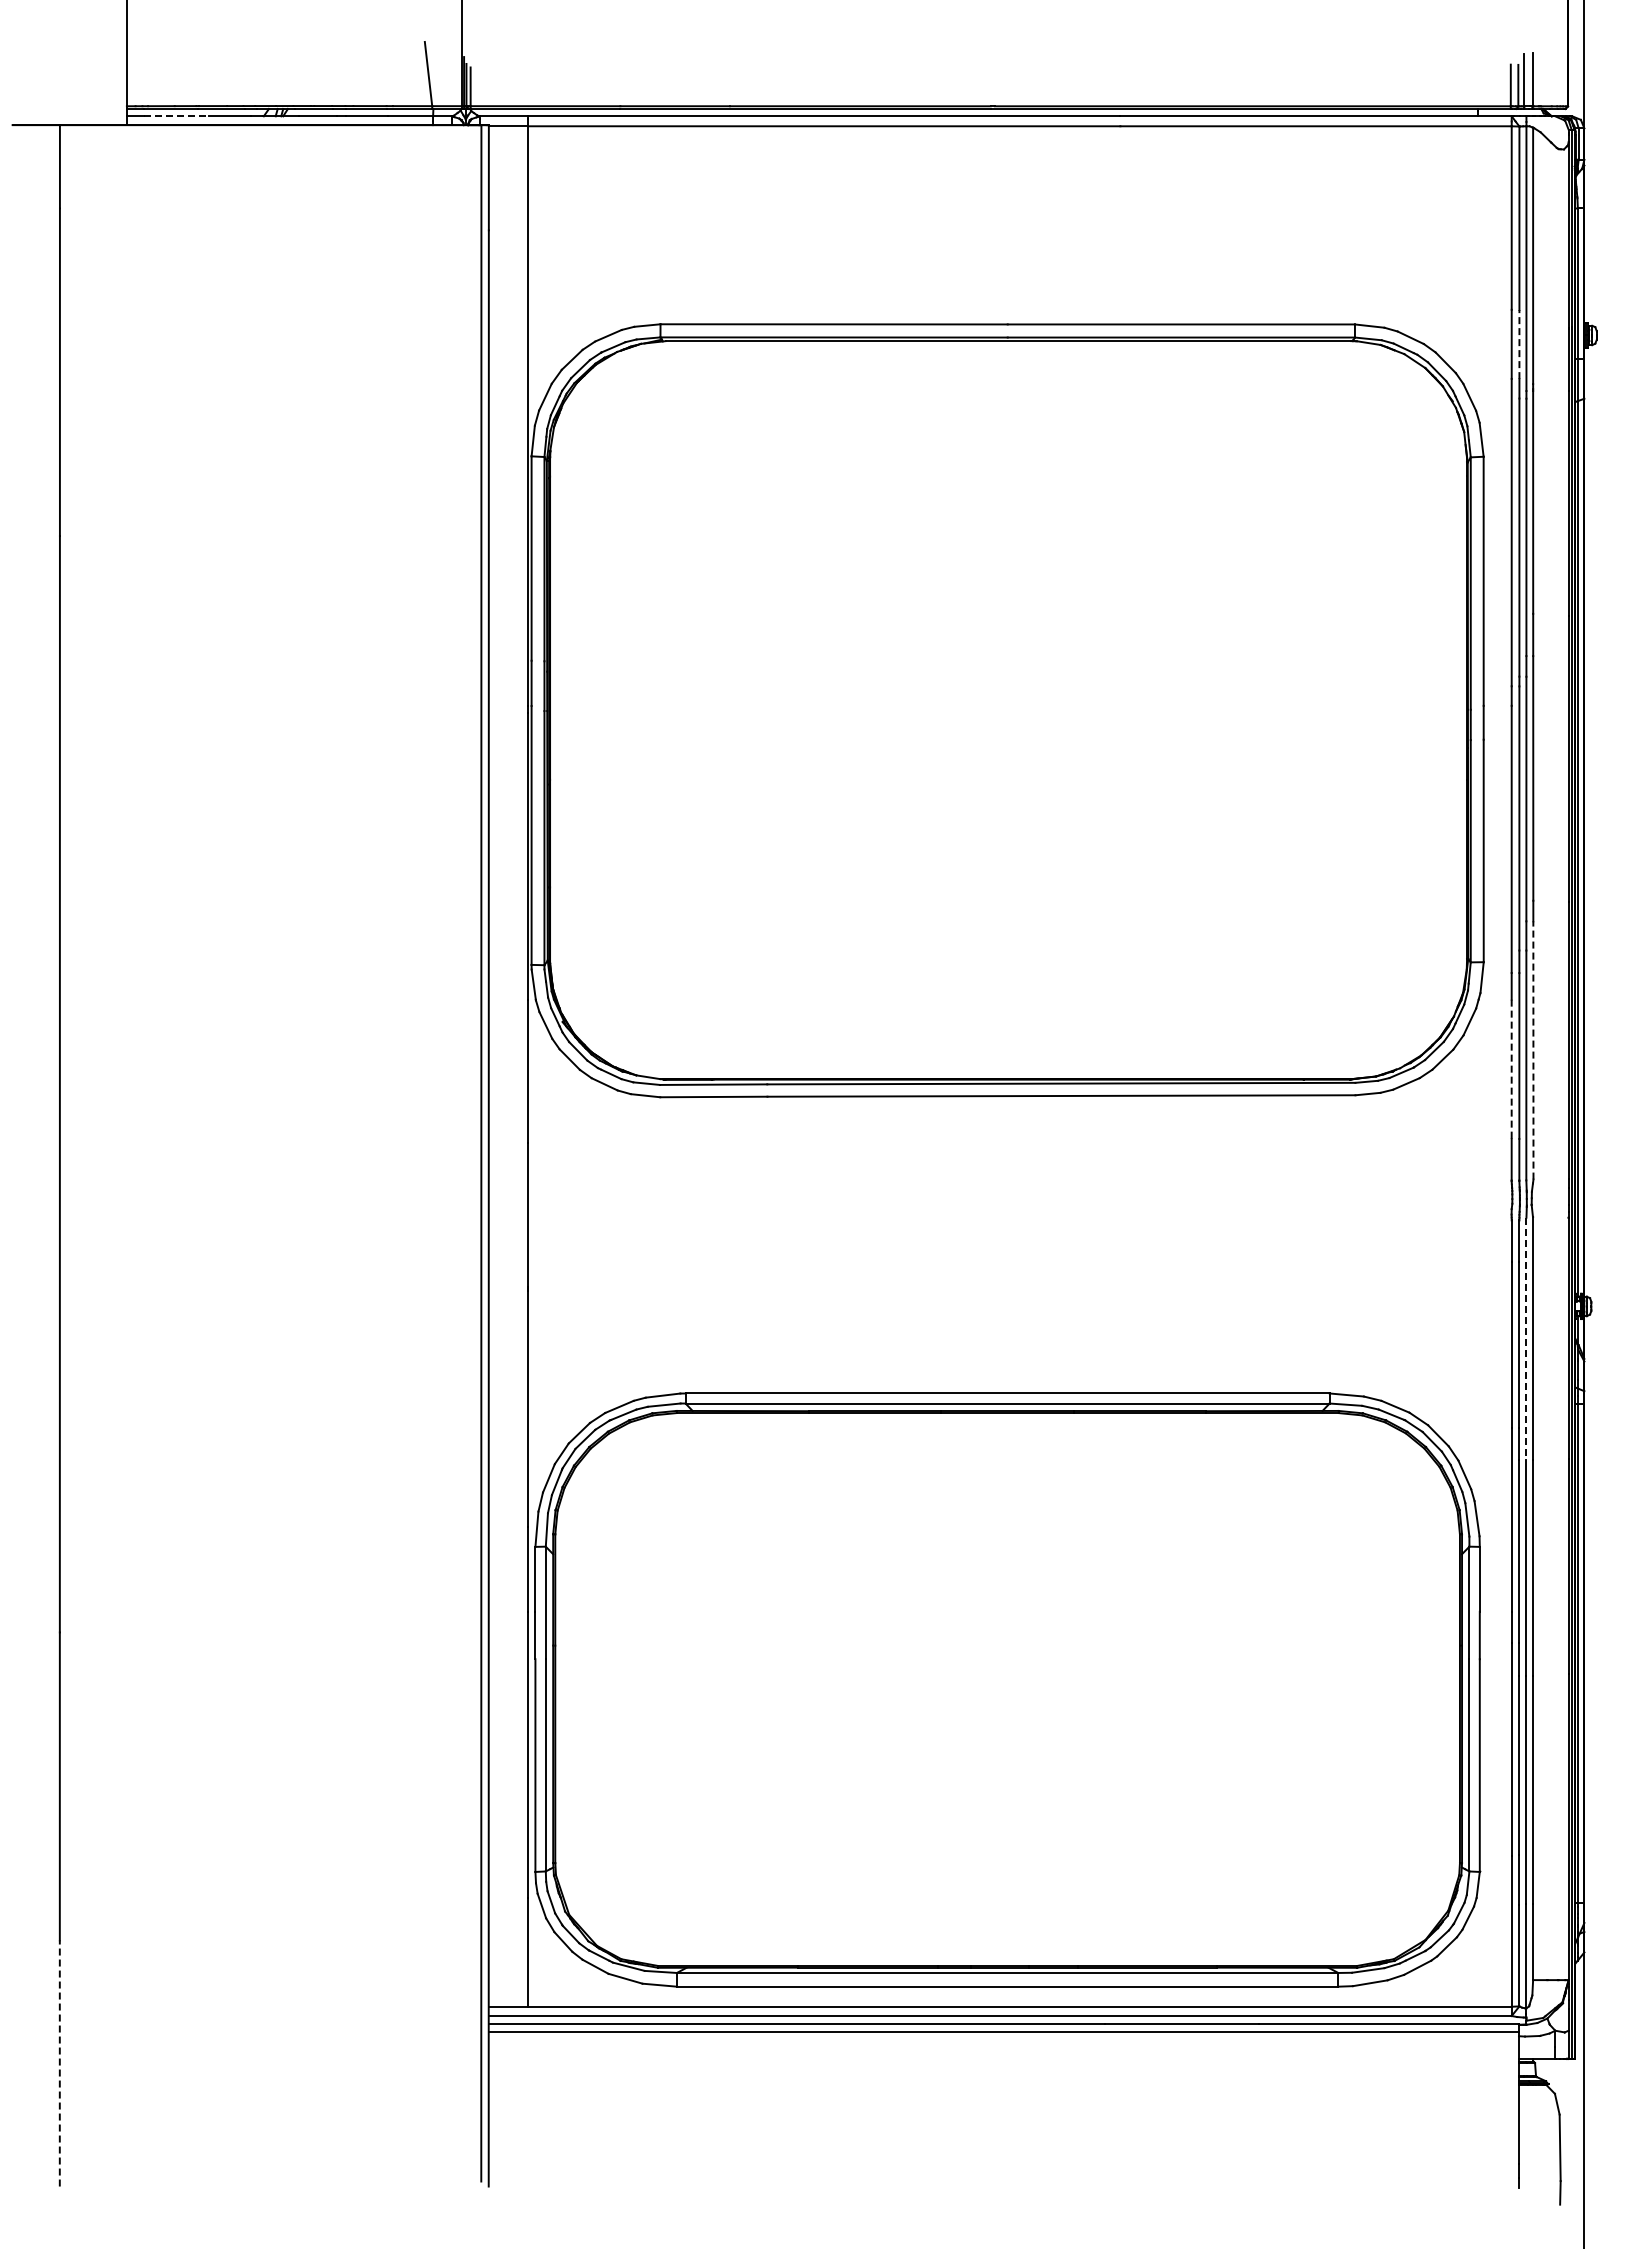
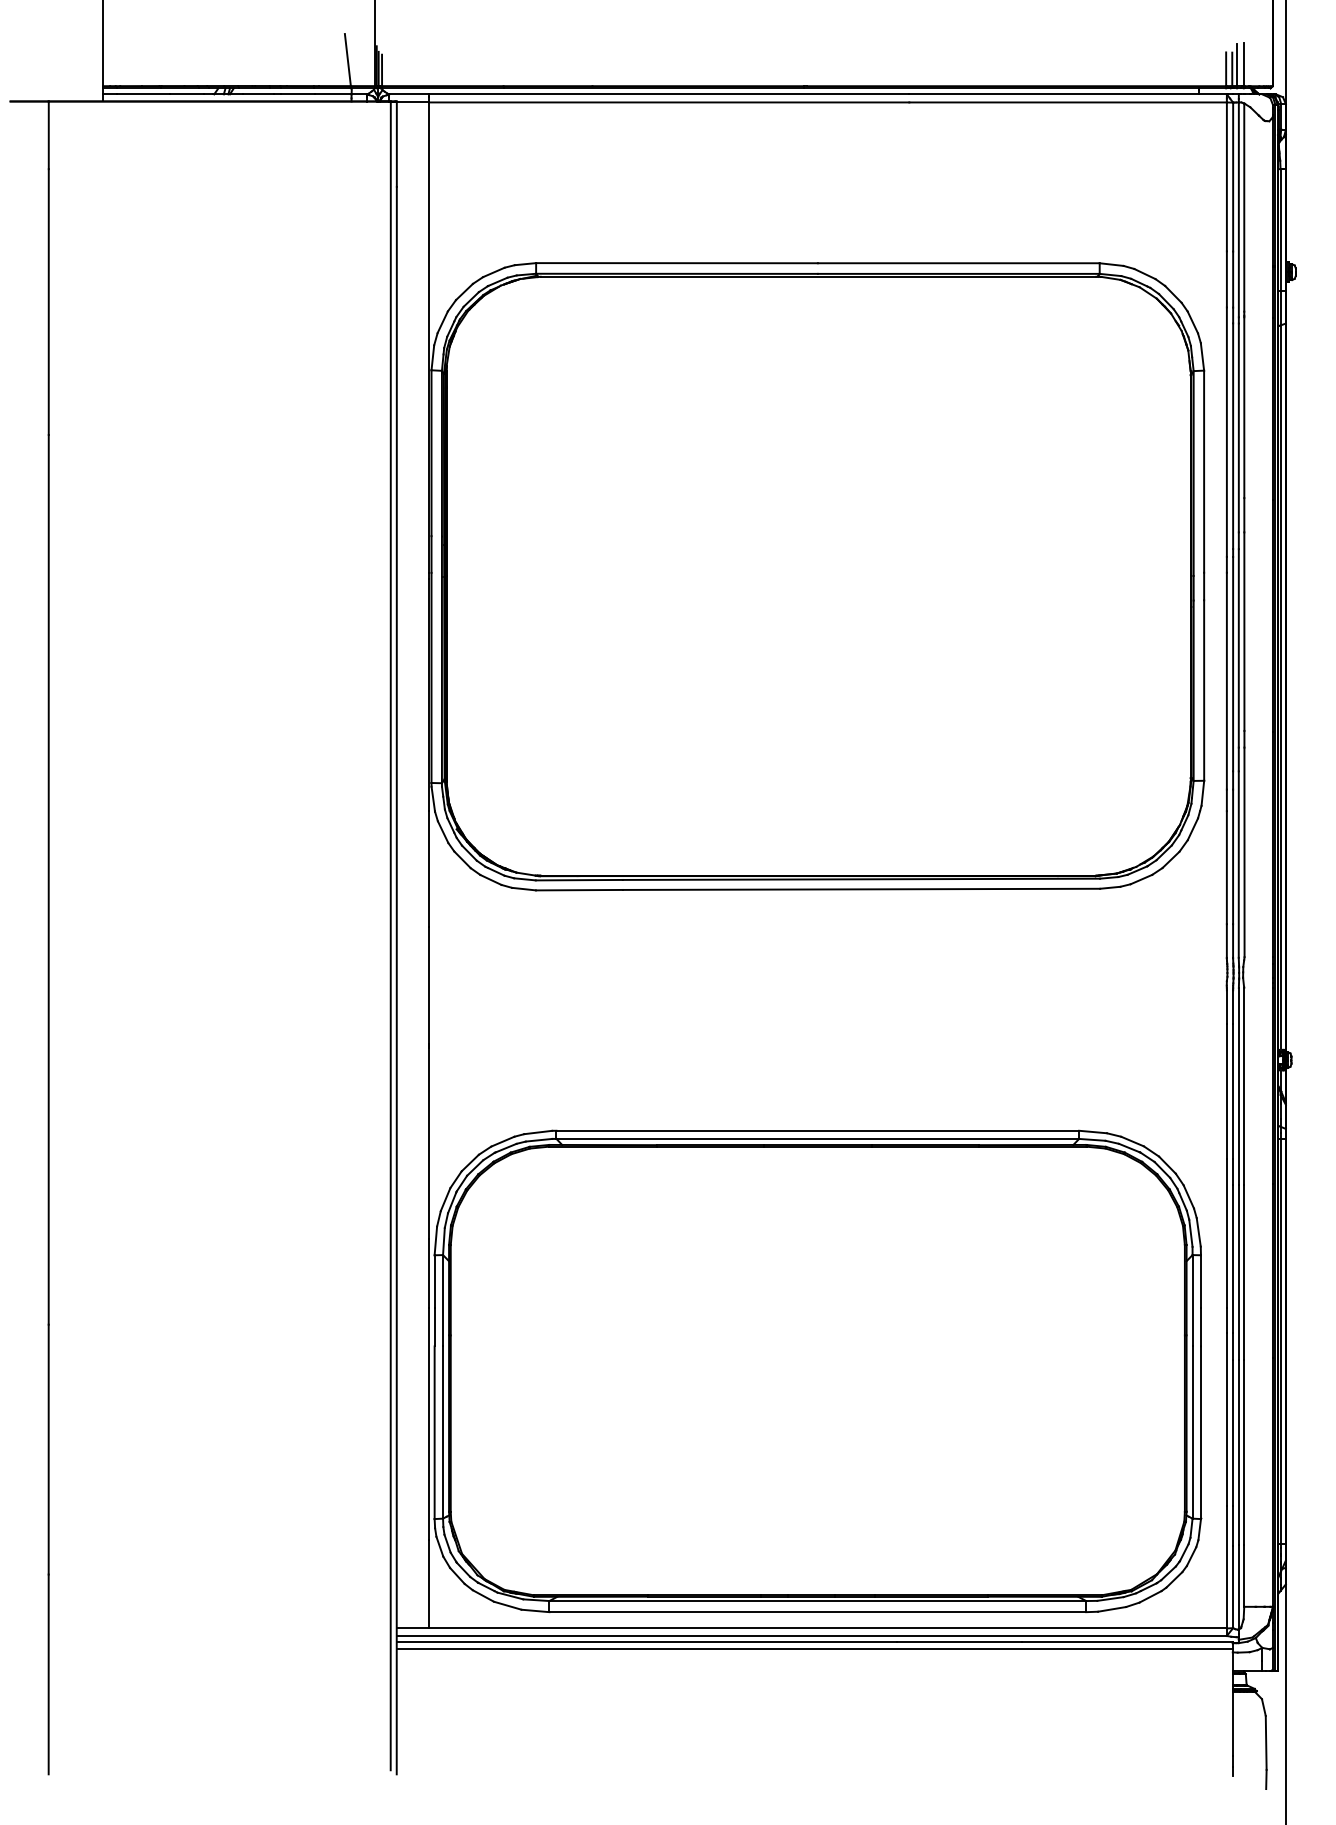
line: (176, 116) -> (143, 94), dashed -> solid
line: (1519, 344) -> (1233, 279), dashed -> solid
line: (1533, 1049) -> (1244, 851), dashed -> solid
line: (1511, 1069) -> (1226, 867), dashed -> solid
line: (1526, 1339) -> (1238, 1086), dashed -> solid
line: (59, 2062) -> (48, 1673), dashed -> solid

